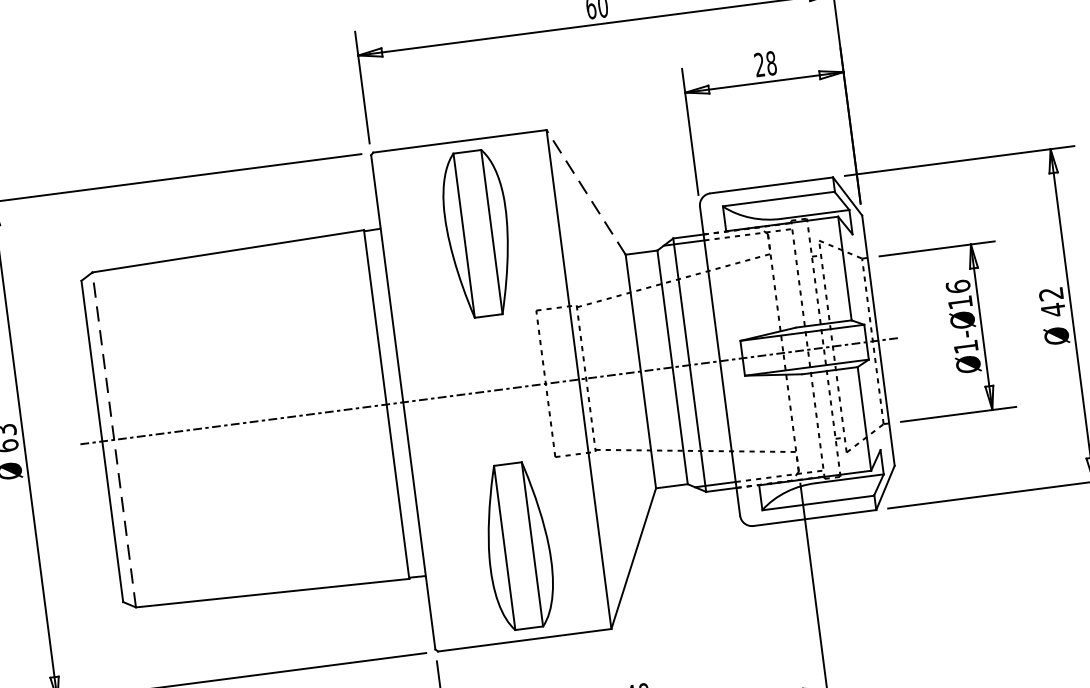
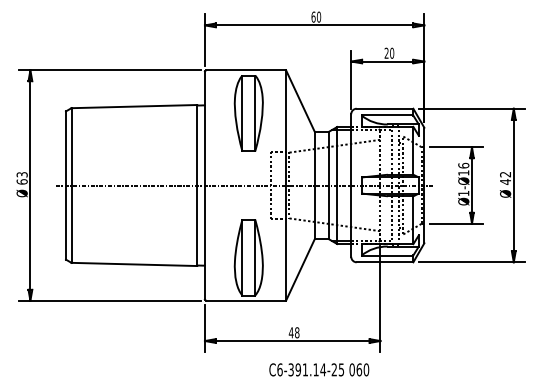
text: (772, 63) -> (392, 53), 28 -> 20
line: (586, 191) -> (300, 100), dashed -> solid
line: (114, 439) -> (71, 185), dashed -> solid

